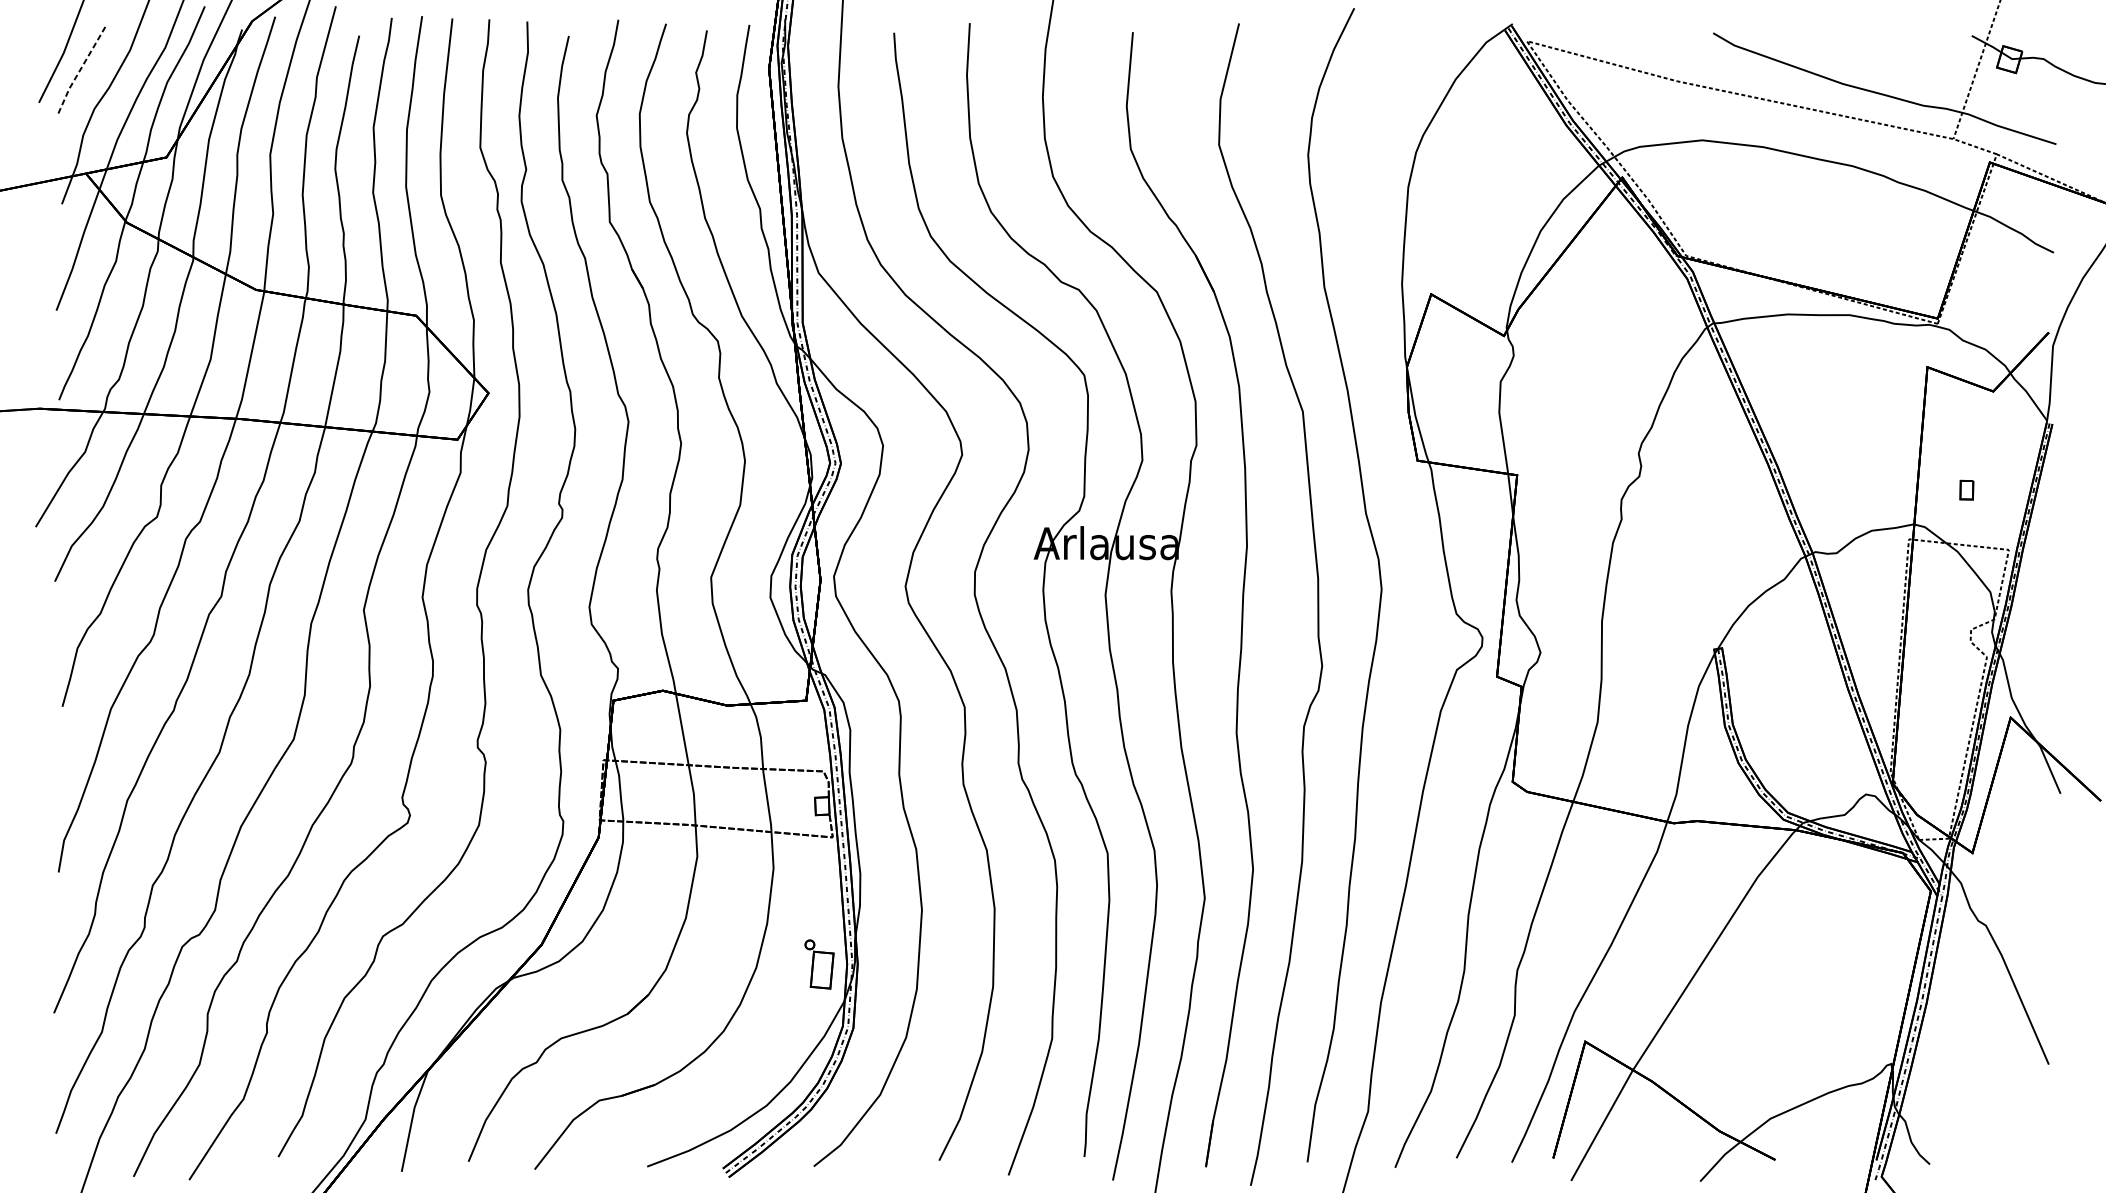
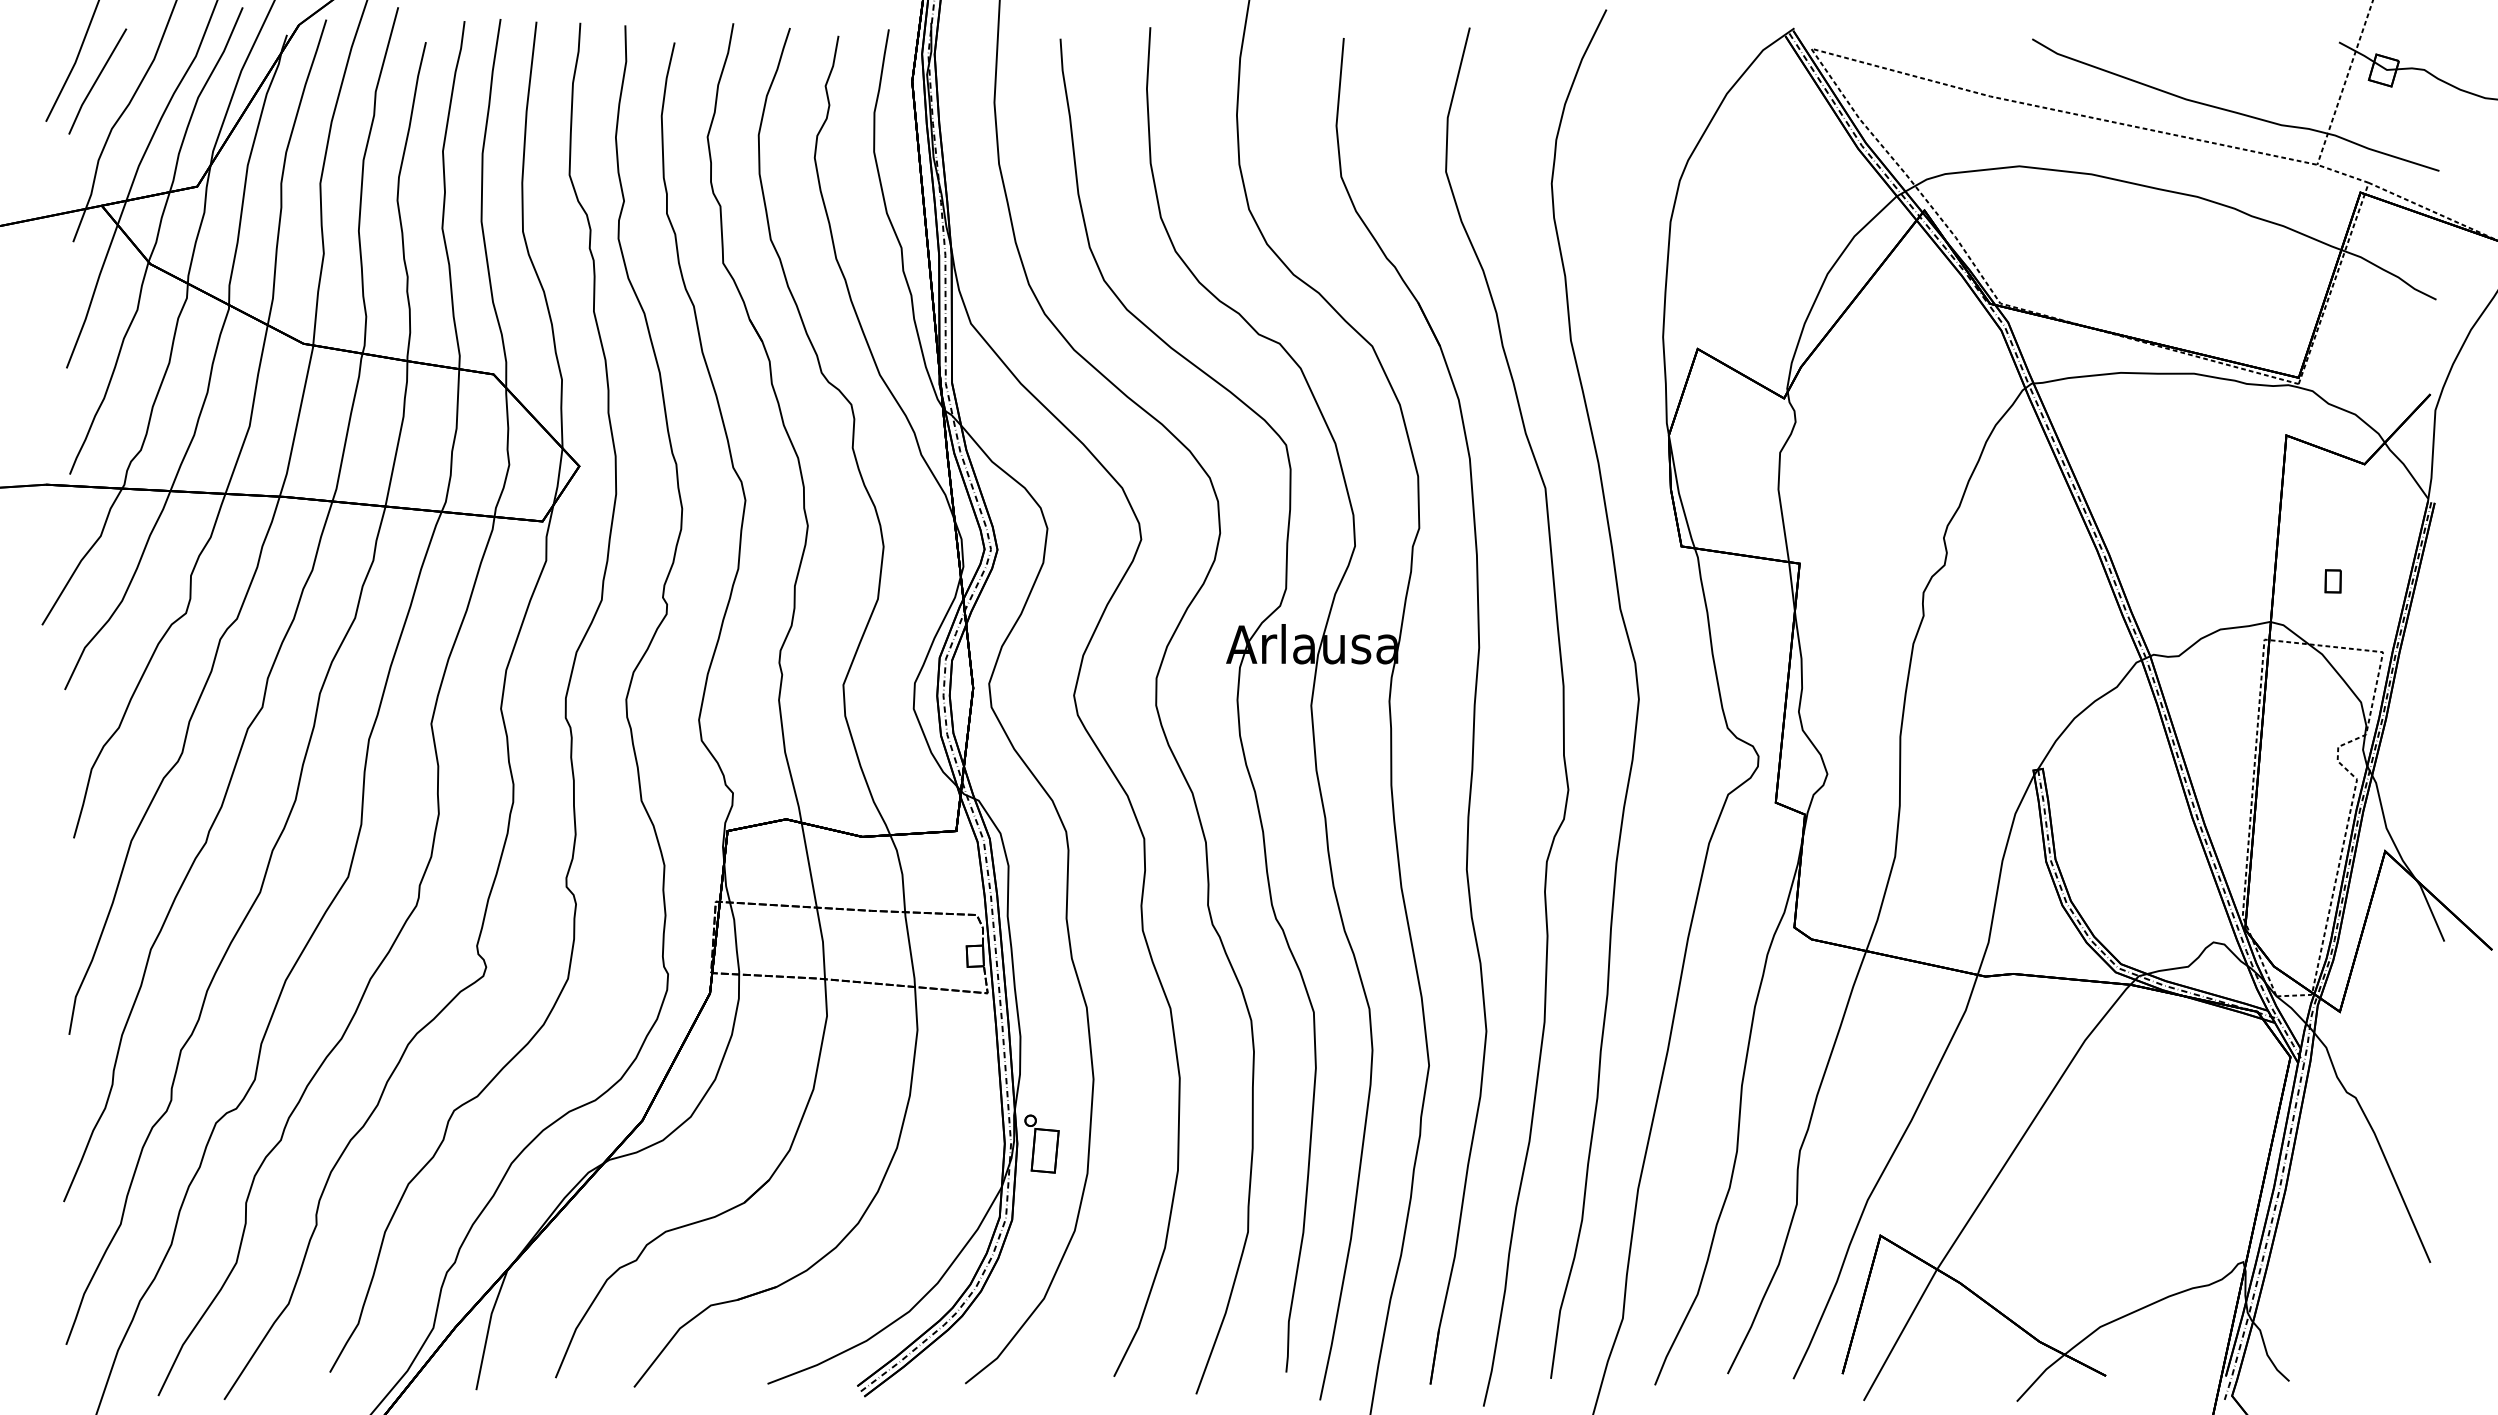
line: (81, 68) -> (96, 81), dashed -> solid
part: (819, 964) -> (1041, 1143), moved

